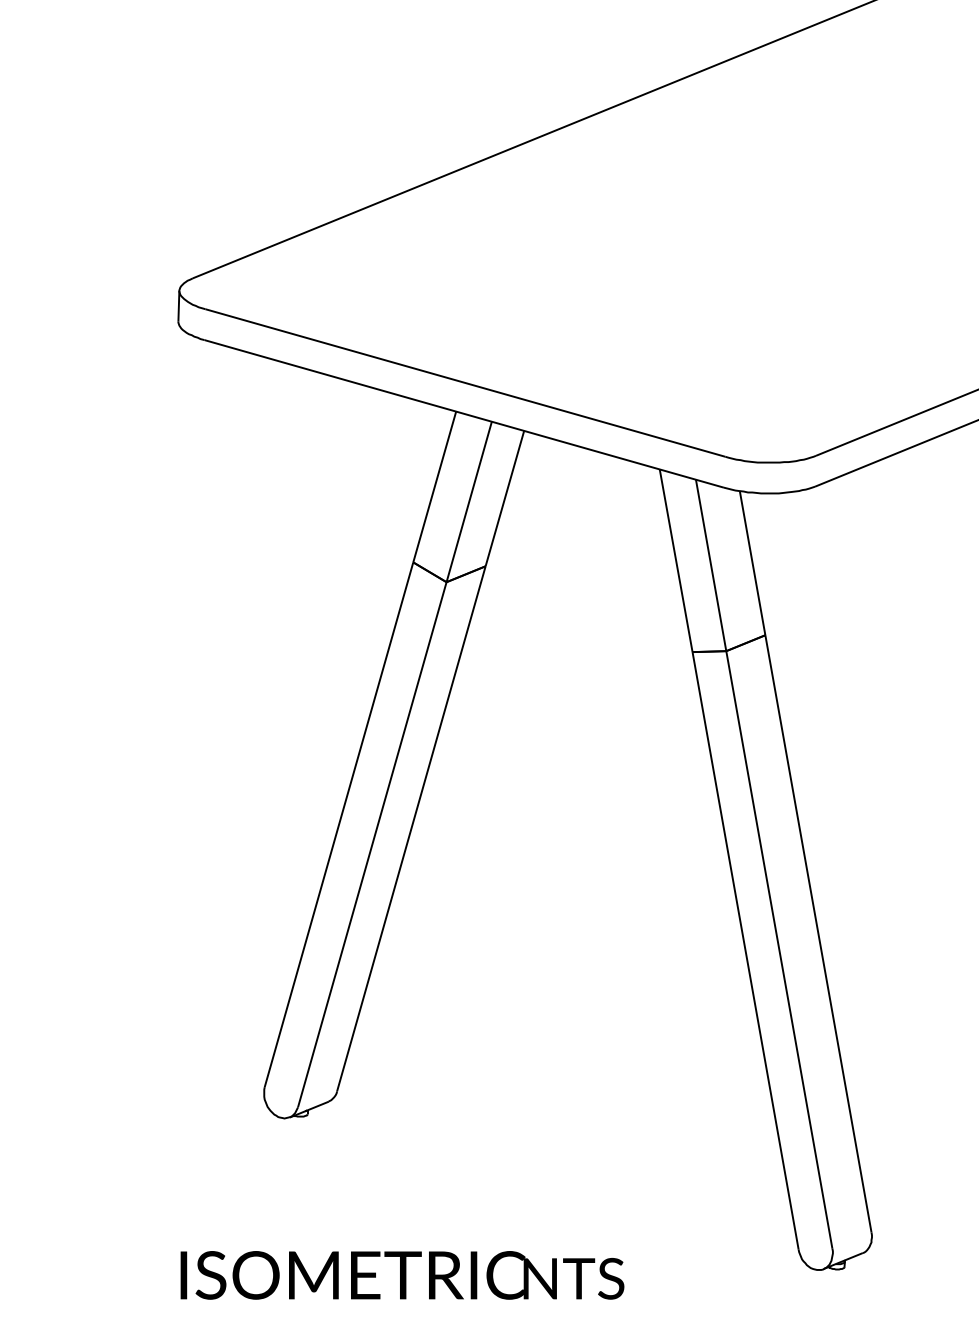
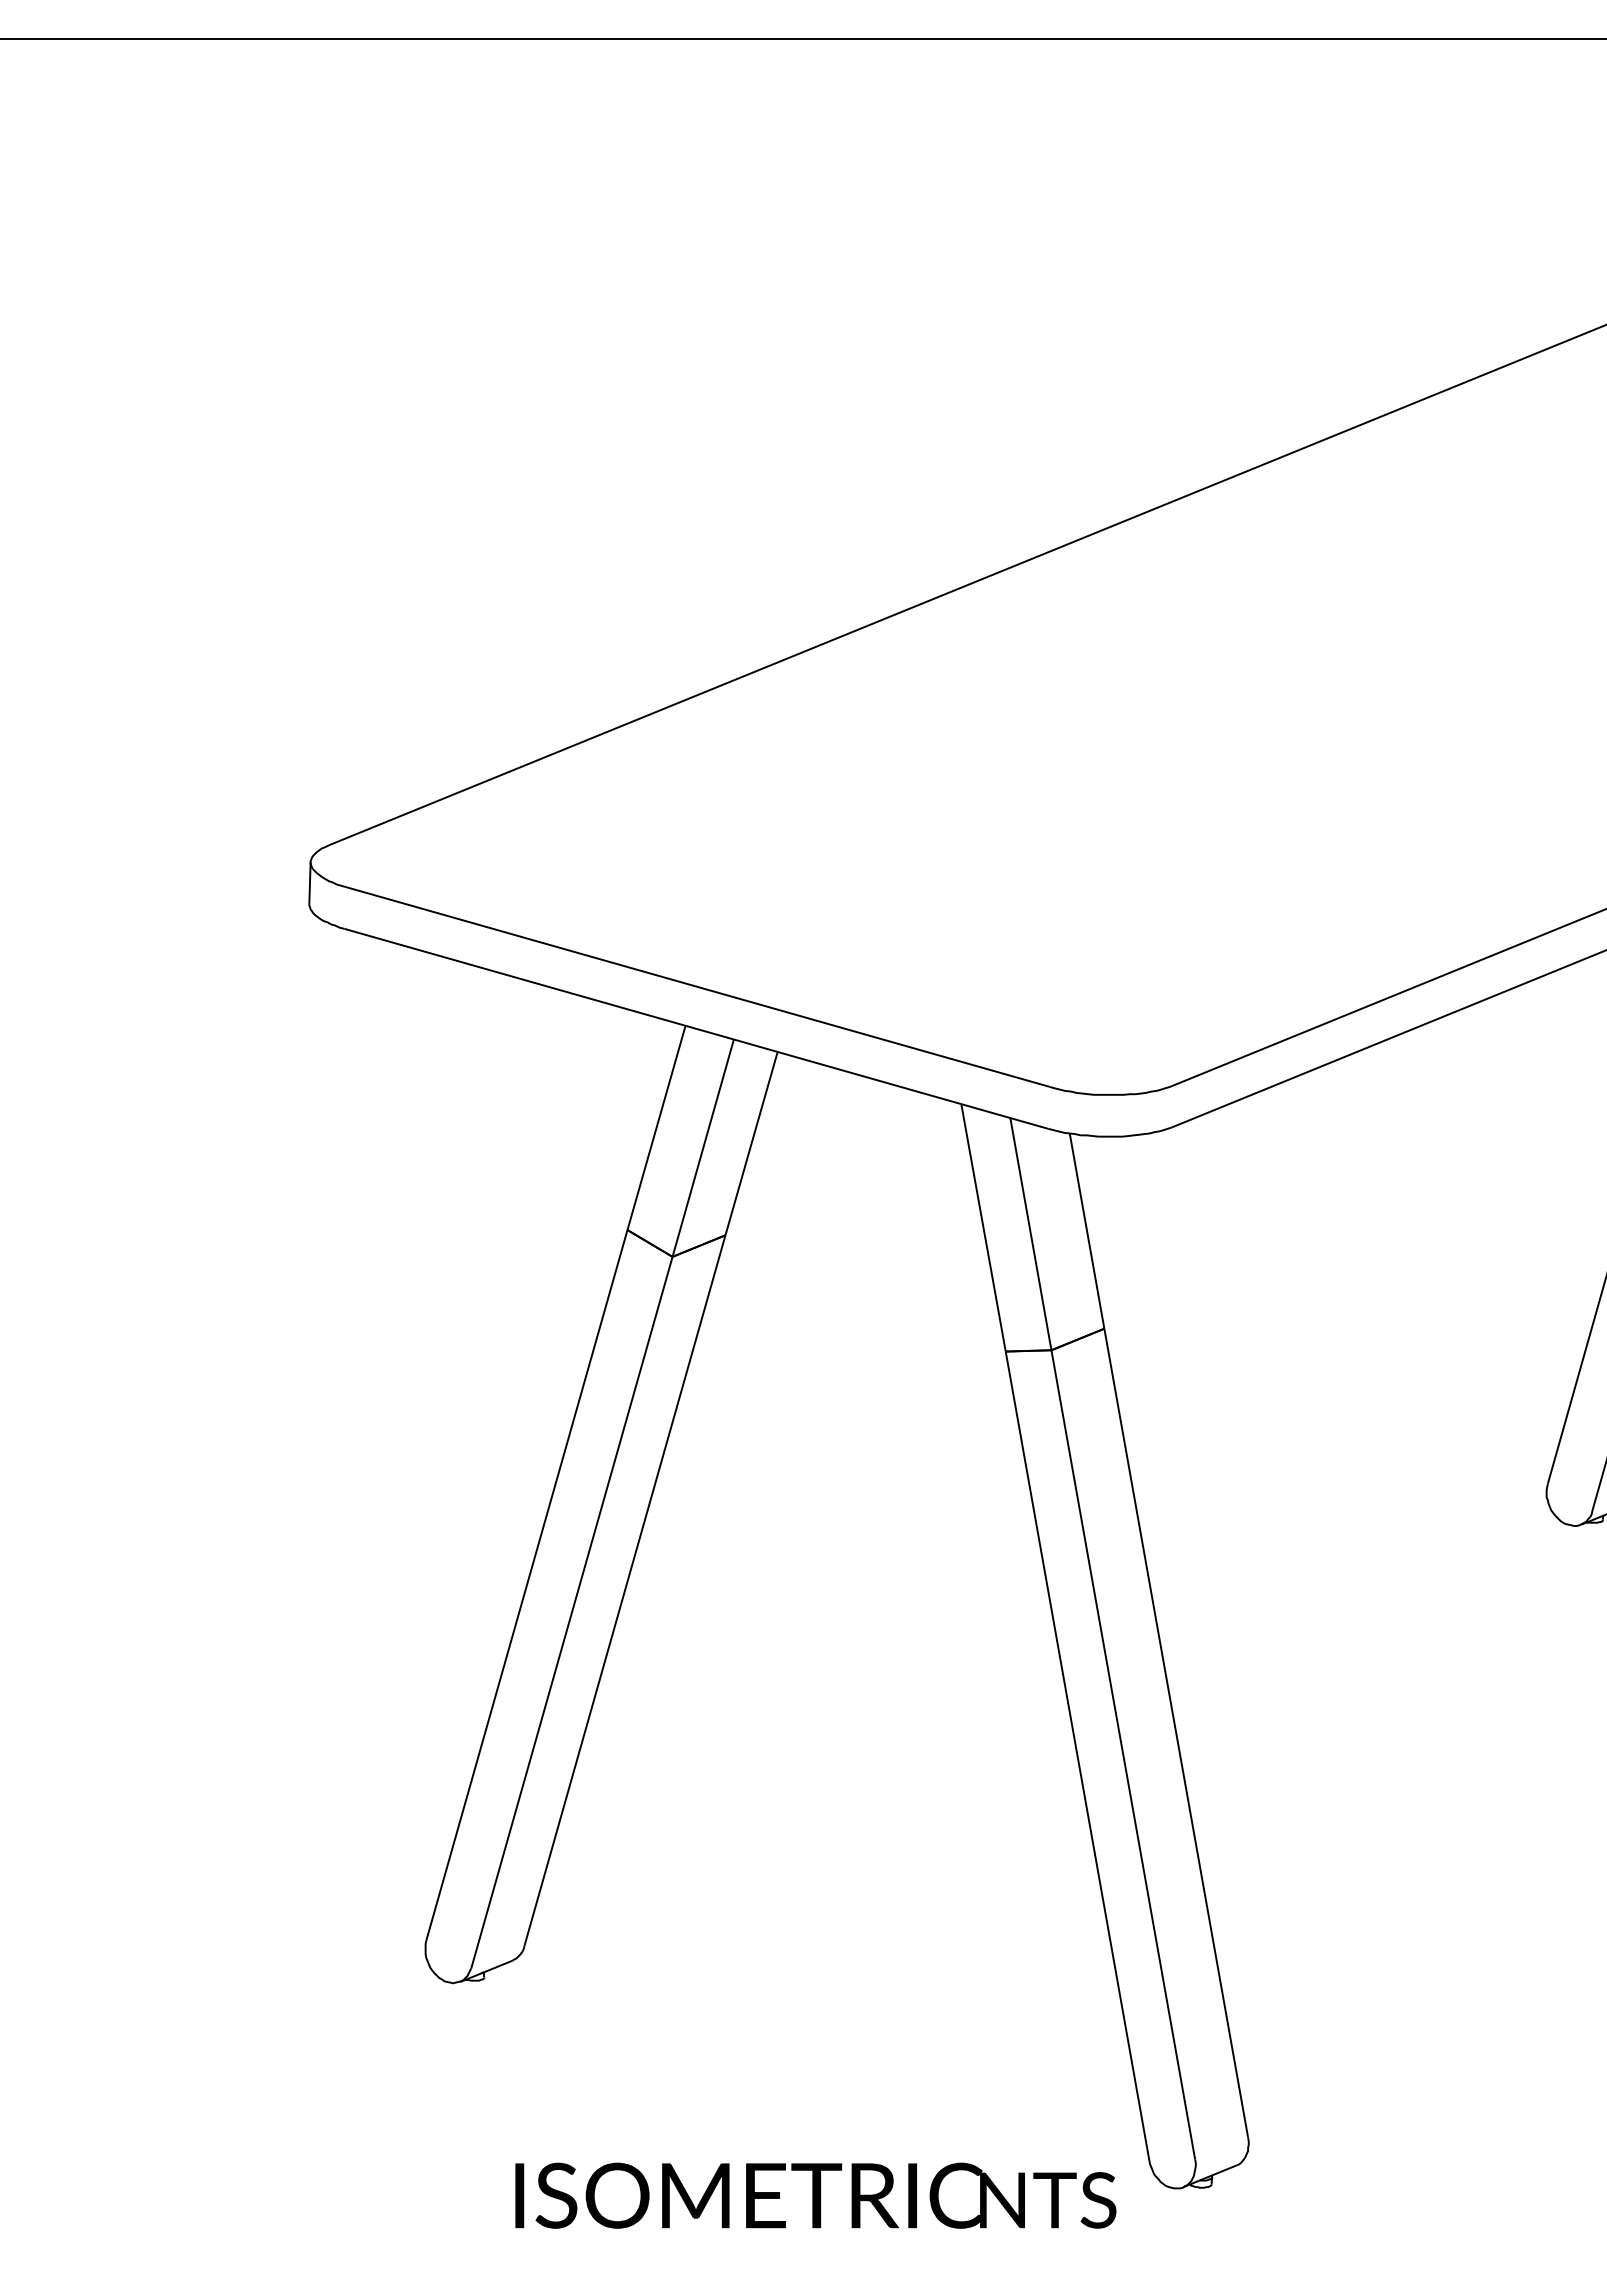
part: (402, 1275) -> (815, 2195), moved

